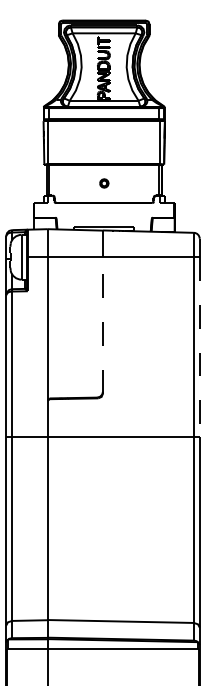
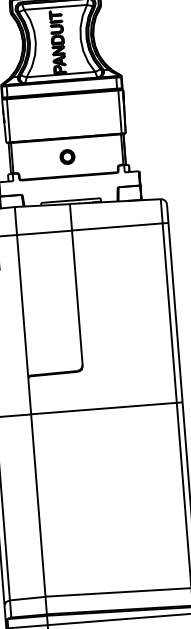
part: (104, 183) -> (67, 157), size x1.67
line: (102, 324) -> (76, 297), dashed -> solid
line: (199, 347) -> (175, 313), dashed -> solid

